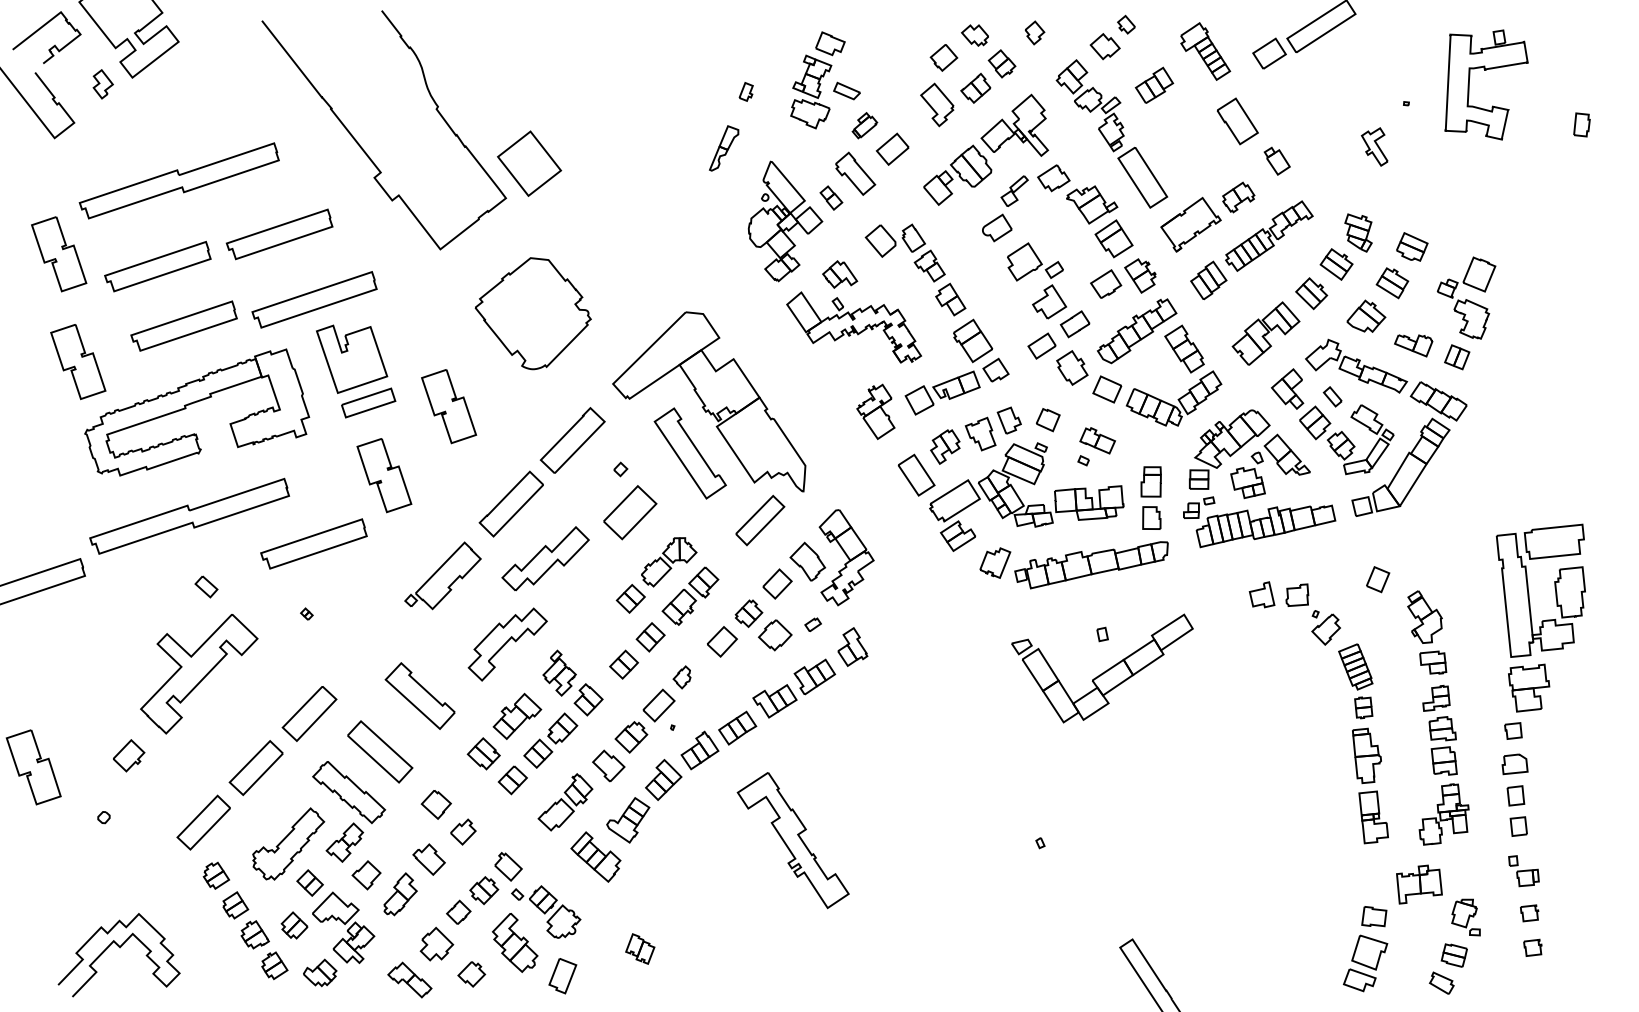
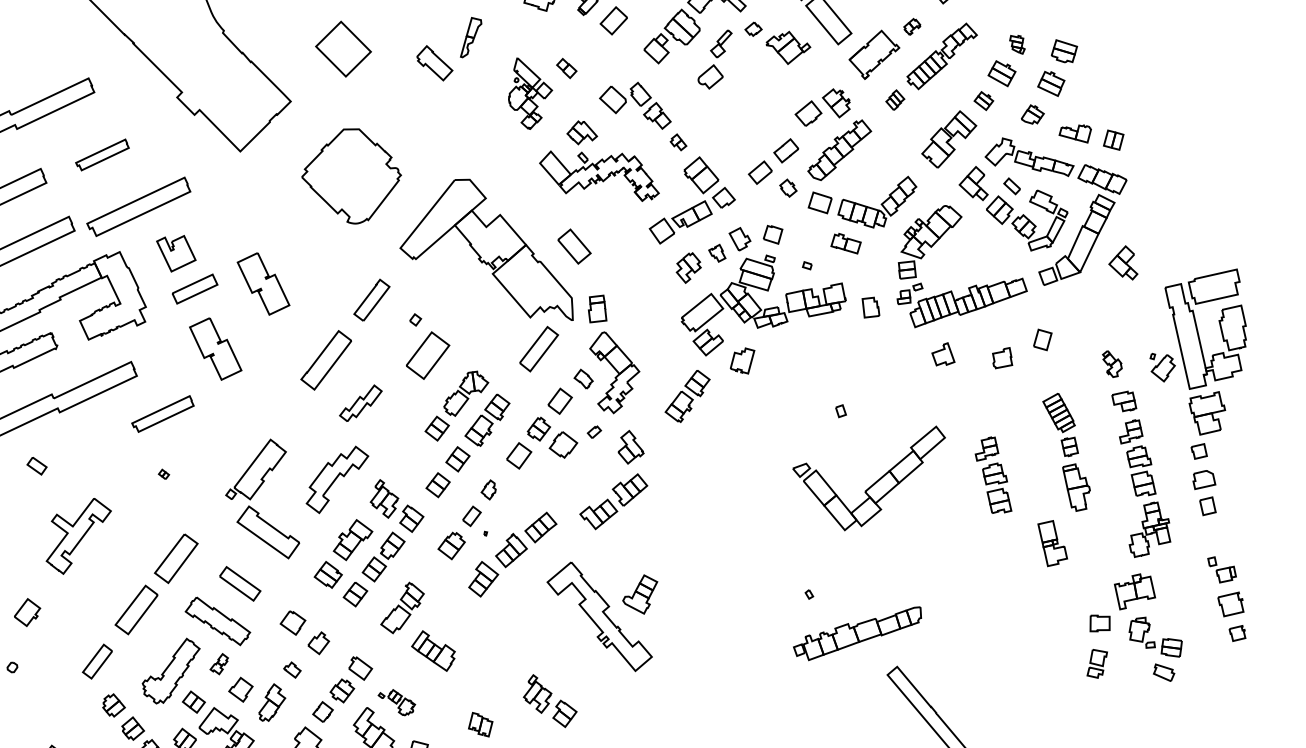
part: (529, 163) -> (343, 49), moved
part: (855, 173) -> (434, 63), moved
part: (1053, 178) -> (753, 29), size x0.6
part: (1238, 197) -> (912, 26), size x0.6
part: (785, 221) -> (530, 92), size x0.7
part: (1358, 232) -> (1017, 44), size x0.6
part: (279, 234) -> (102, 155), size x0.6
part: (1113, 238) -> (810, 74), removed
part: (1031, 272) -> (744, 111), removed
part: (1208, 280) -> (894, 100), size x0.6
part: (1311, 293) -> (983, 100), size x0.7
part: (1466, 297) -> (1115, 88), removed
part: (950, 299) -> (678, 142), size x0.6
part: (532, 313) -> (350, 176), moved
part: (1366, 315) -> (1032, 113), size x0.7
part: (1184, 348) -> (881, 160), removed
part: (352, 358) -> (176, 252), size x0.6
part: (1072, 367) -> (788, 187), size x0.6
part: (875, 411) -> (625, 245), removed
part: (980, 433) -> (717, 253), size x0.6
part: (572, 440) -> (371, 300), size x0.7
part: (1097, 440) -> (845, 243), moved
part: (689, 453) -> (472, 299), removed
part: (1276, 464) -> (971, 249), removed
part: (916, 474) -> (574, 246), moved
part: (1150, 481) -> (596, 308), moved
part: (1450, 501) -> (1122, 263), added
part: (313, 543) -> (162, 413), size x0.7
part: (545, 558) -> (360, 403), size x0.6
part: (807, 561) -> (583, 379), size x0.6
part: (1091, 565) -> (858, 634), moved
part: (442, 575) -> (255, 469), moved
part: (1378, 579) -> (1043, 339), moved
part: (206, 586) -> (37, 465), moved
part: (1261, 594) -> (942, 354), moved
part: (926, 595) -> (687, 395), added
part: (1424, 616) -> (1112, 363), size x0.6
part: (1325, 627) -> (1162, 366), moved
part: (1102, 668) -> (872, 480), moved
part: (199, 674) -> (79, 536), size x0.7
part: (794, 688) -> (614, 501), moved
part: (658, 705) -> (471, 516), size x0.7
part: (1269, 730) -> (992, 475), added
part: (380, 751) -> (240, 583), size x0.7
part: (608, 765) -> (435, 572), removed
part: (1373, 817) -> (1052, 543), moved
part: (628, 820) -> (640, 595), moved
part: (203, 822) -> (97, 661), size x0.7
part: (1518, 826) -> (1213, 531), removed
part: (344, 842) -> (218, 664), size x0.6
part: (428, 859) -> (291, 670), size x0.6
part: (546, 911) -> (397, 702), size x0.6
part: (1529, 913) -> (1231, 604), size x1.6
part: (1465, 917) -> (1140, 633), moved
part: (723, 930) -> (549, 700), added
part: (1365, 963) -> (1097, 663), size x0.6

